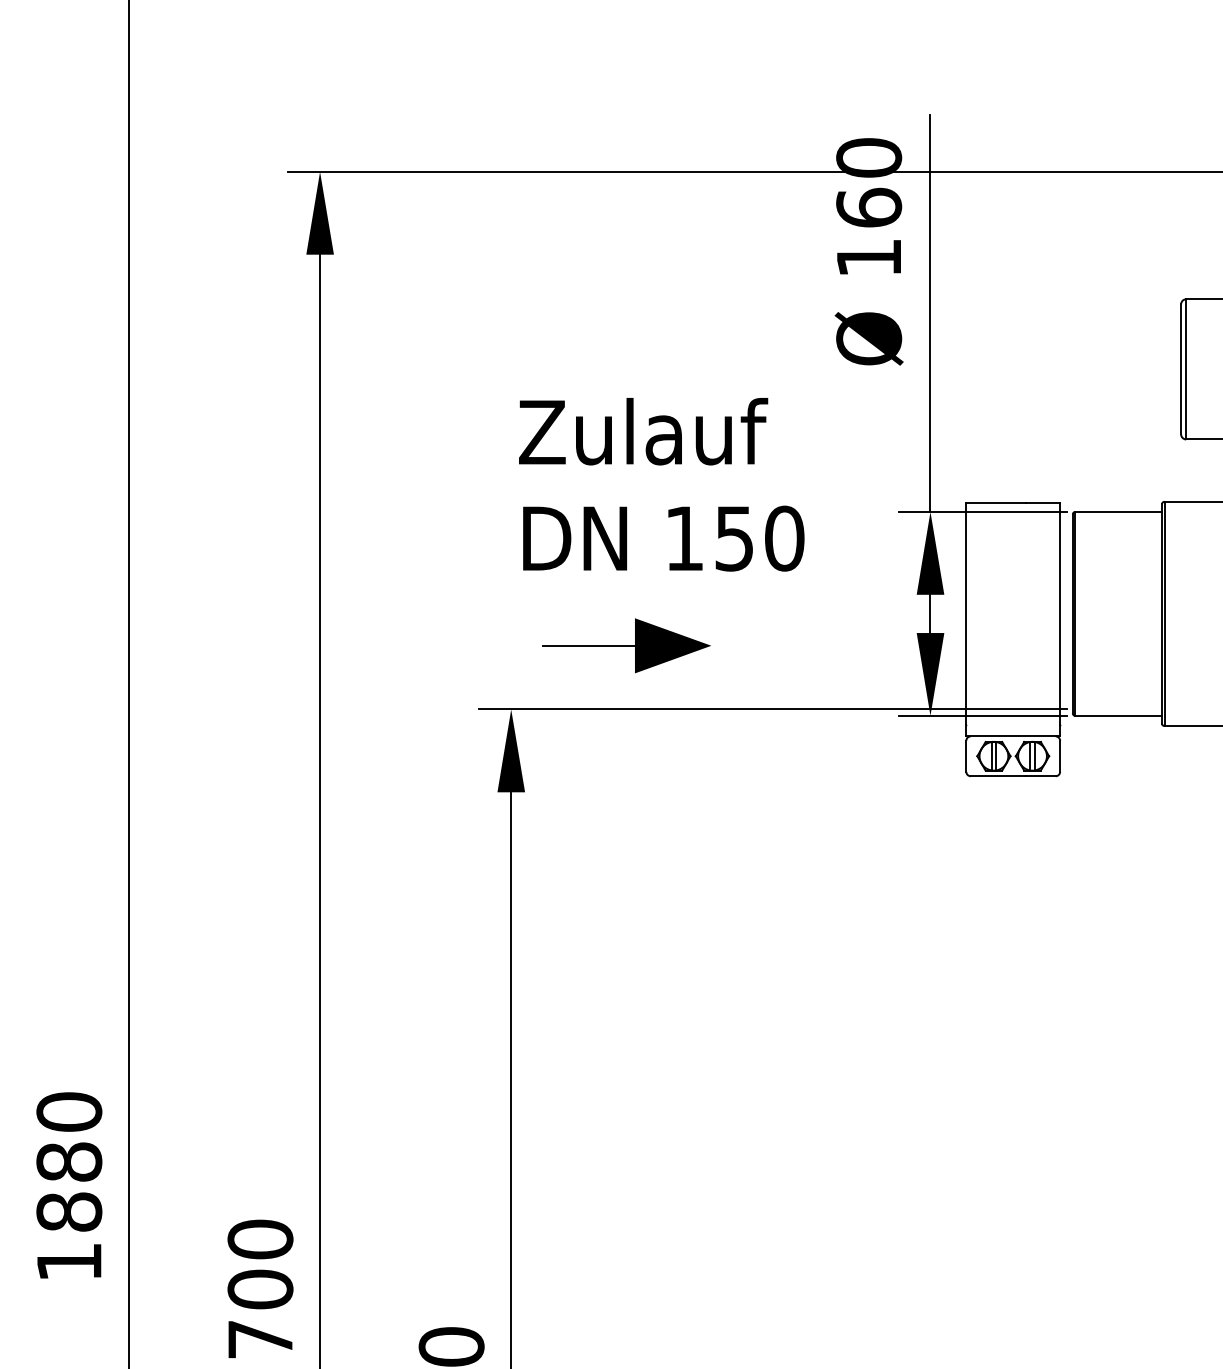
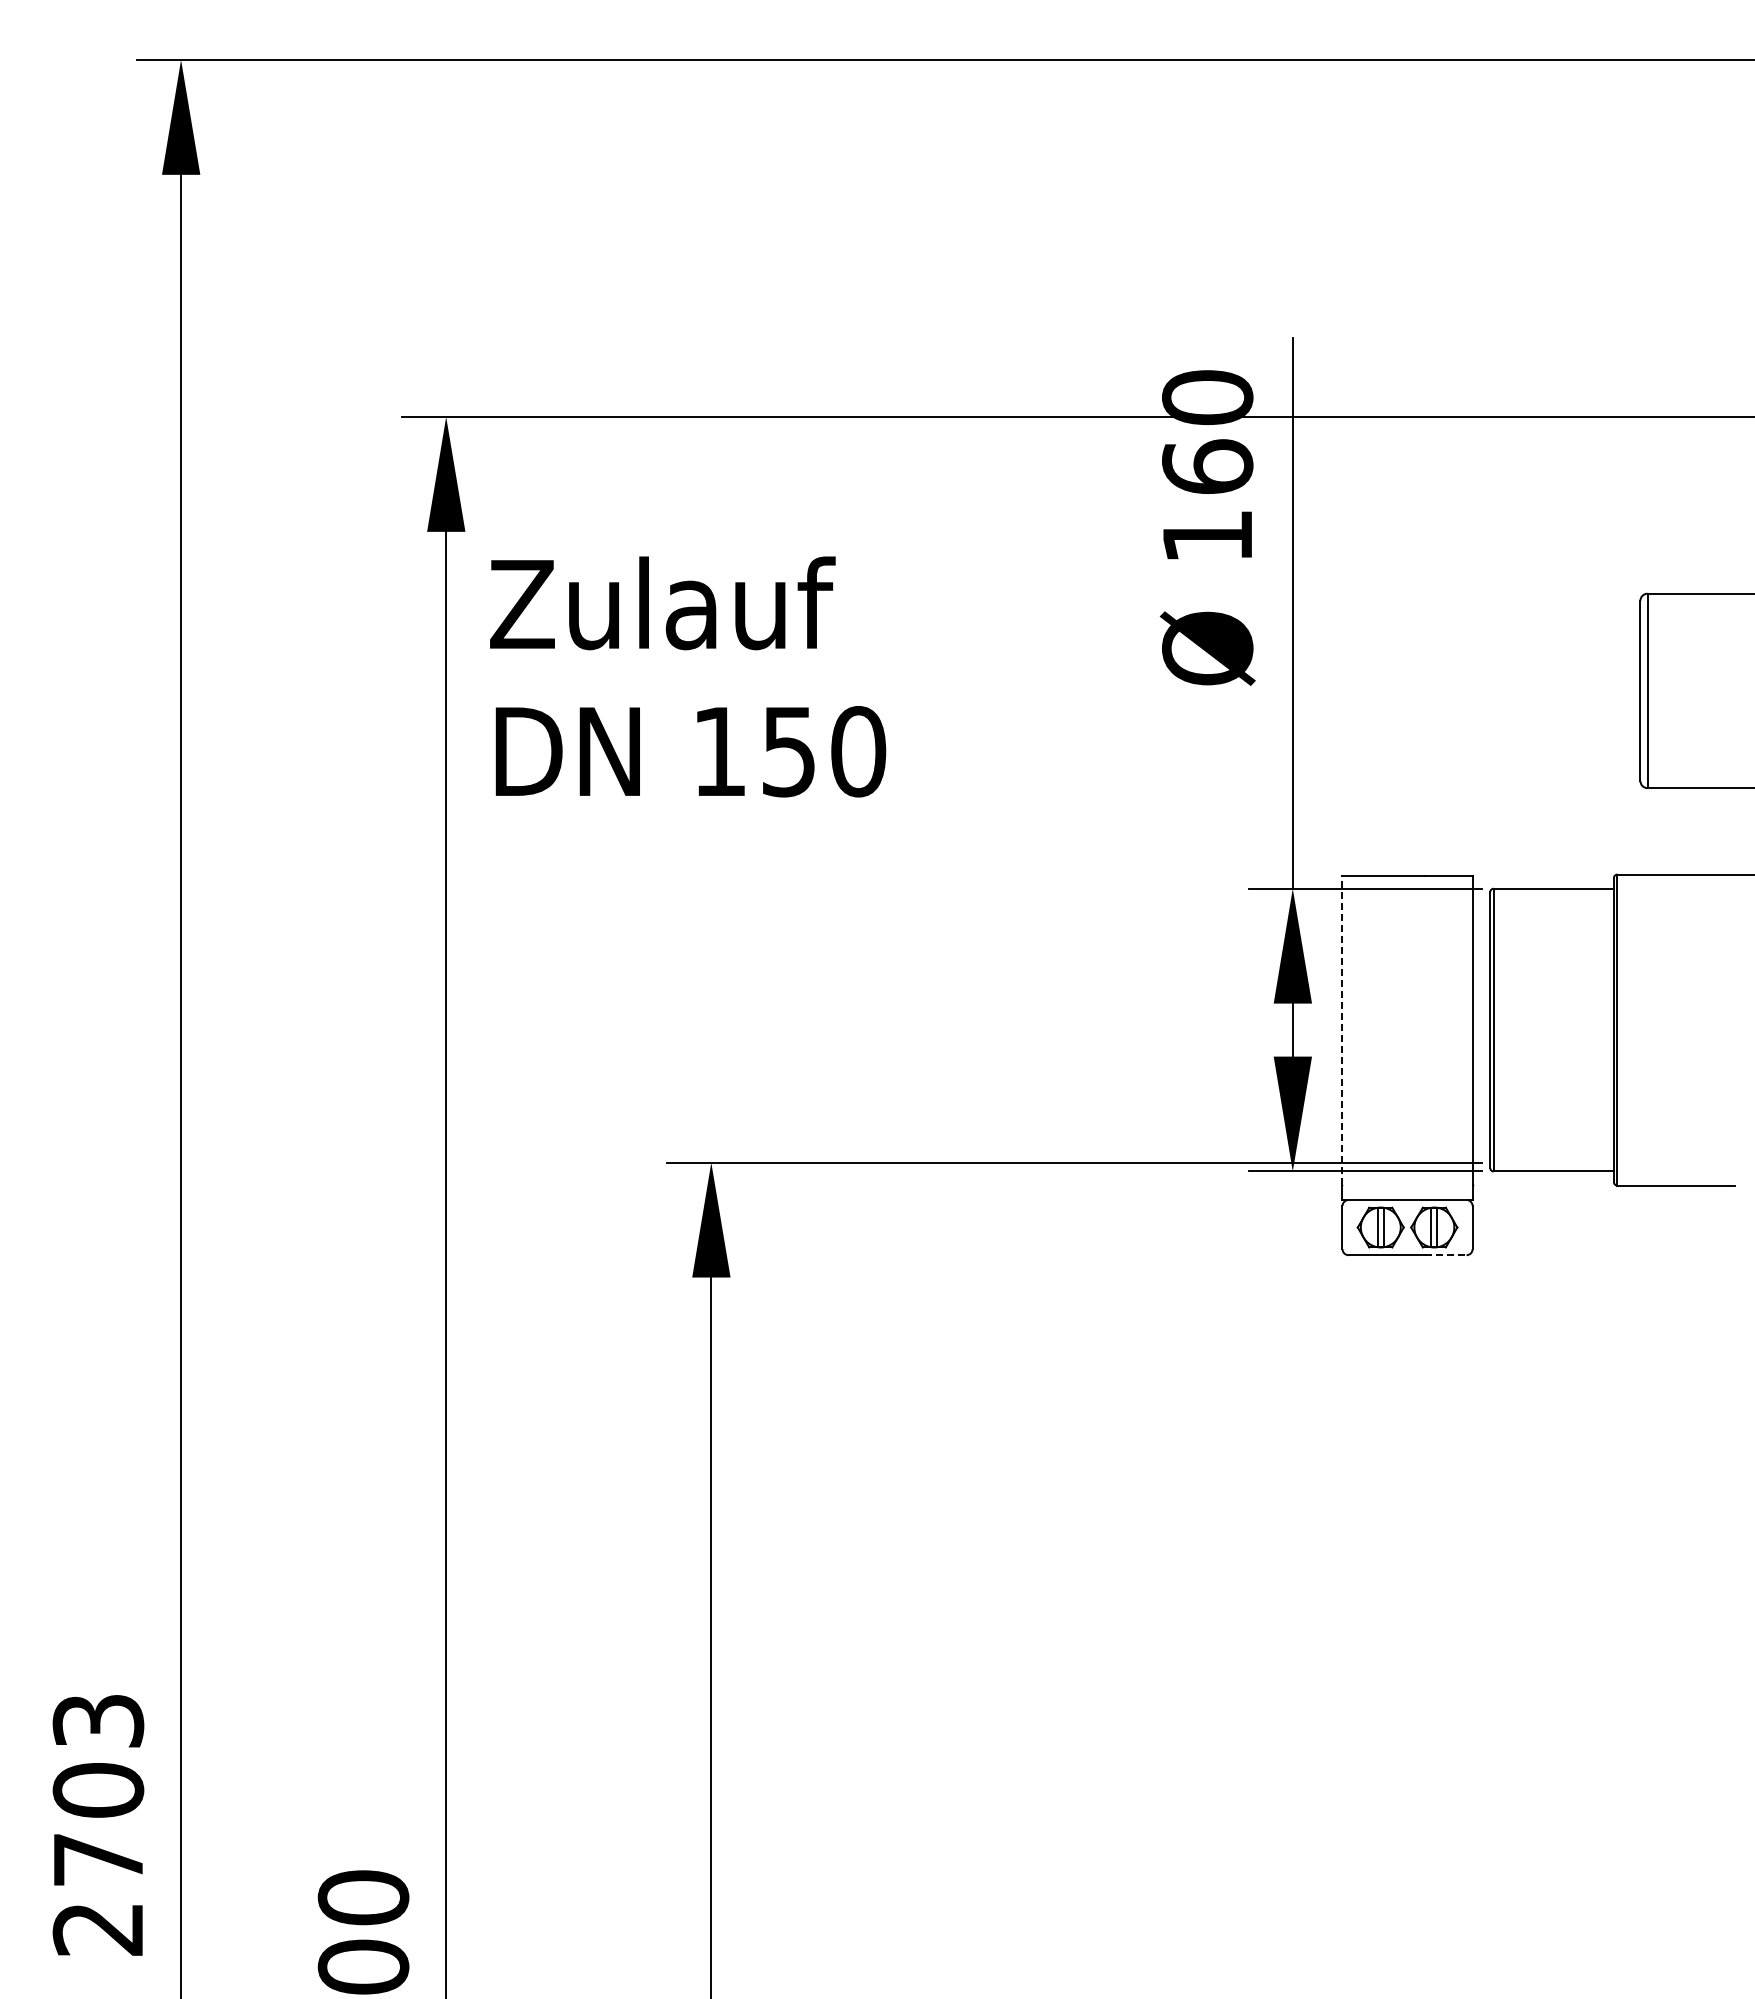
text: (662, 484) -> (688, 676), moved
line: (966, 614) -> (1342, 1030), solid -> dashed
part: (626, 645) -> (871, 1074), removed
line: (1040, 776) -> (1445, 1255), solid -> dashed
text: (69, 1186) -> (98, 1824), 1880 -> 2703

